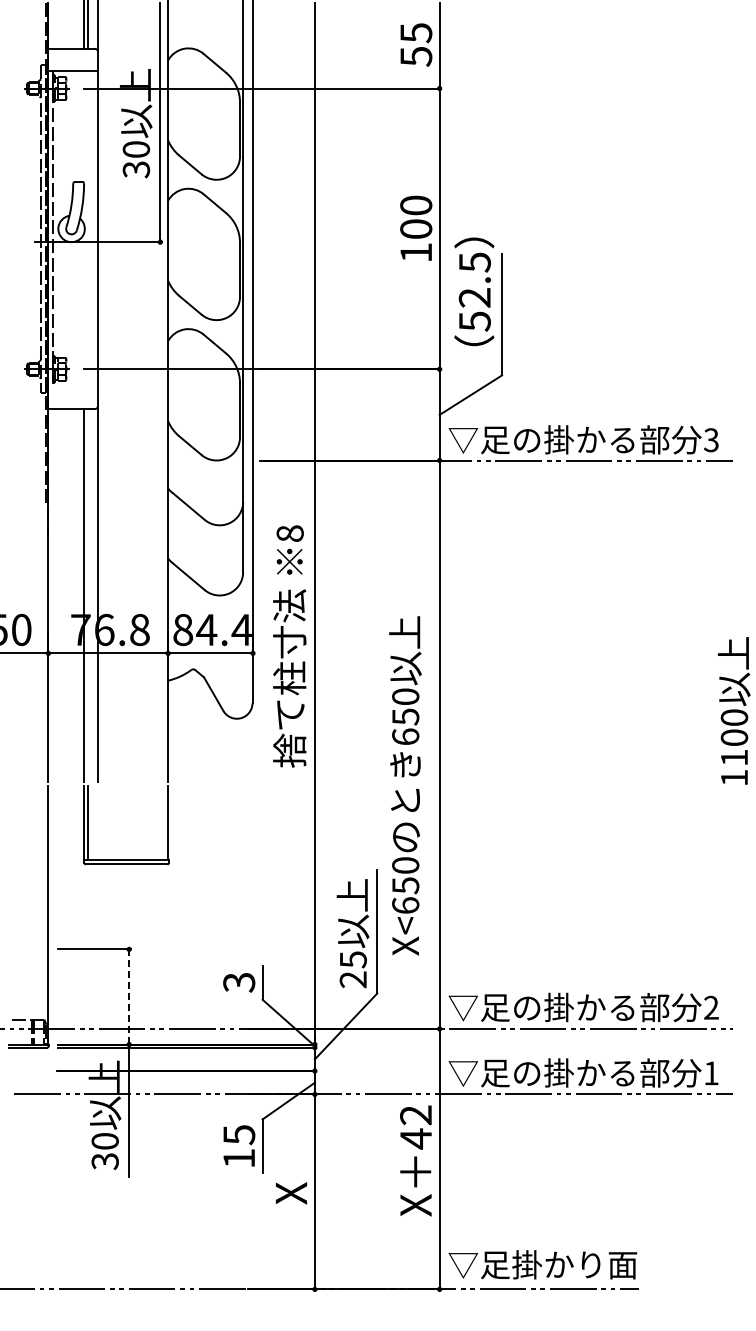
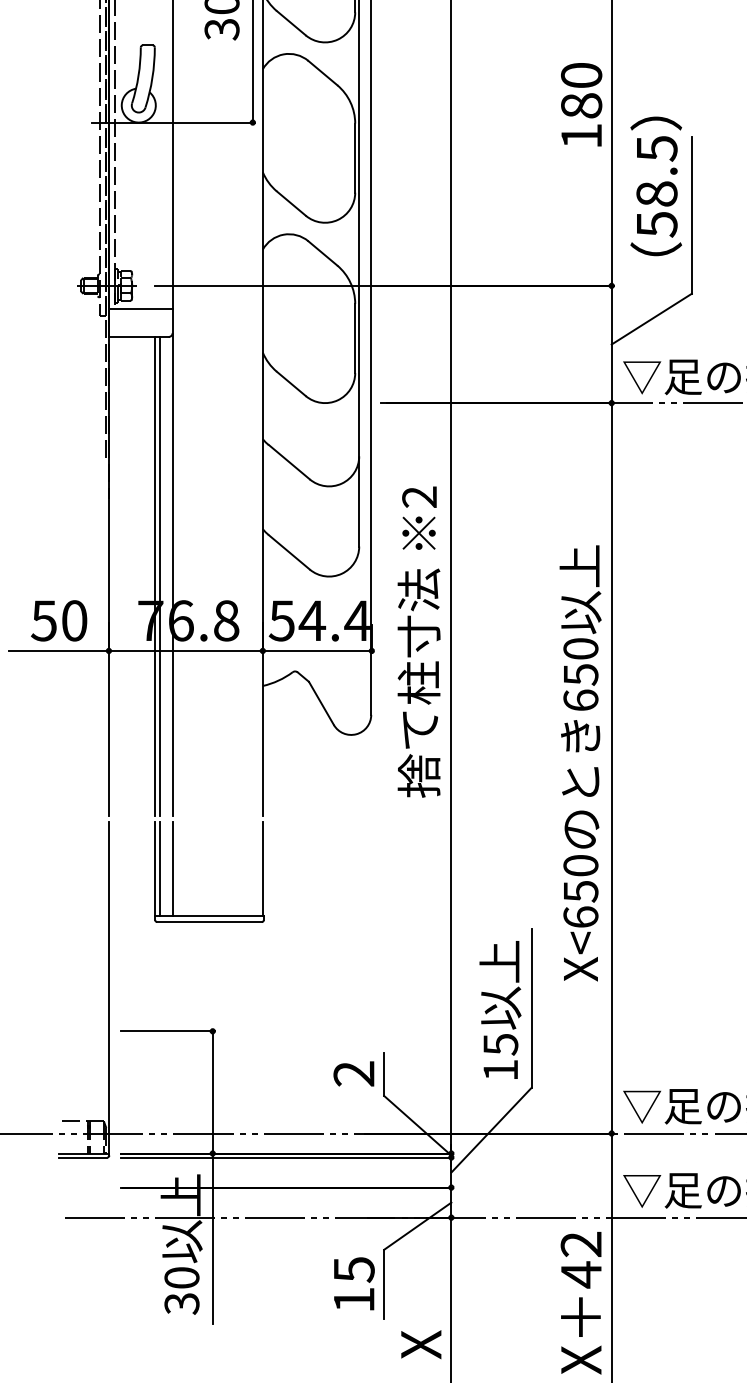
text: (416, 228) -> (581, 104), 100 -> 180
text: (474, 297) -> (656, 193), 52.5 -> 58.5
line: (72, 387) -> (139, 309), added
text: (289, 533) -> (418, 496), 8 -> 2
line: (87, 595) -> (159, 576), added
text: (183, 629) -> (282, 620), 84.4 -> 54.4
text: (405, 785) -> (580, 762), moved
line: (97, 822) -> (172, 868), added
text: (352, 979) -> (499, 1069), 25 -> 15
text: (239, 982) -> (354, 1073), 3 -> 2
line: (129, 996) -> (213, 1091), dashed -> solid

